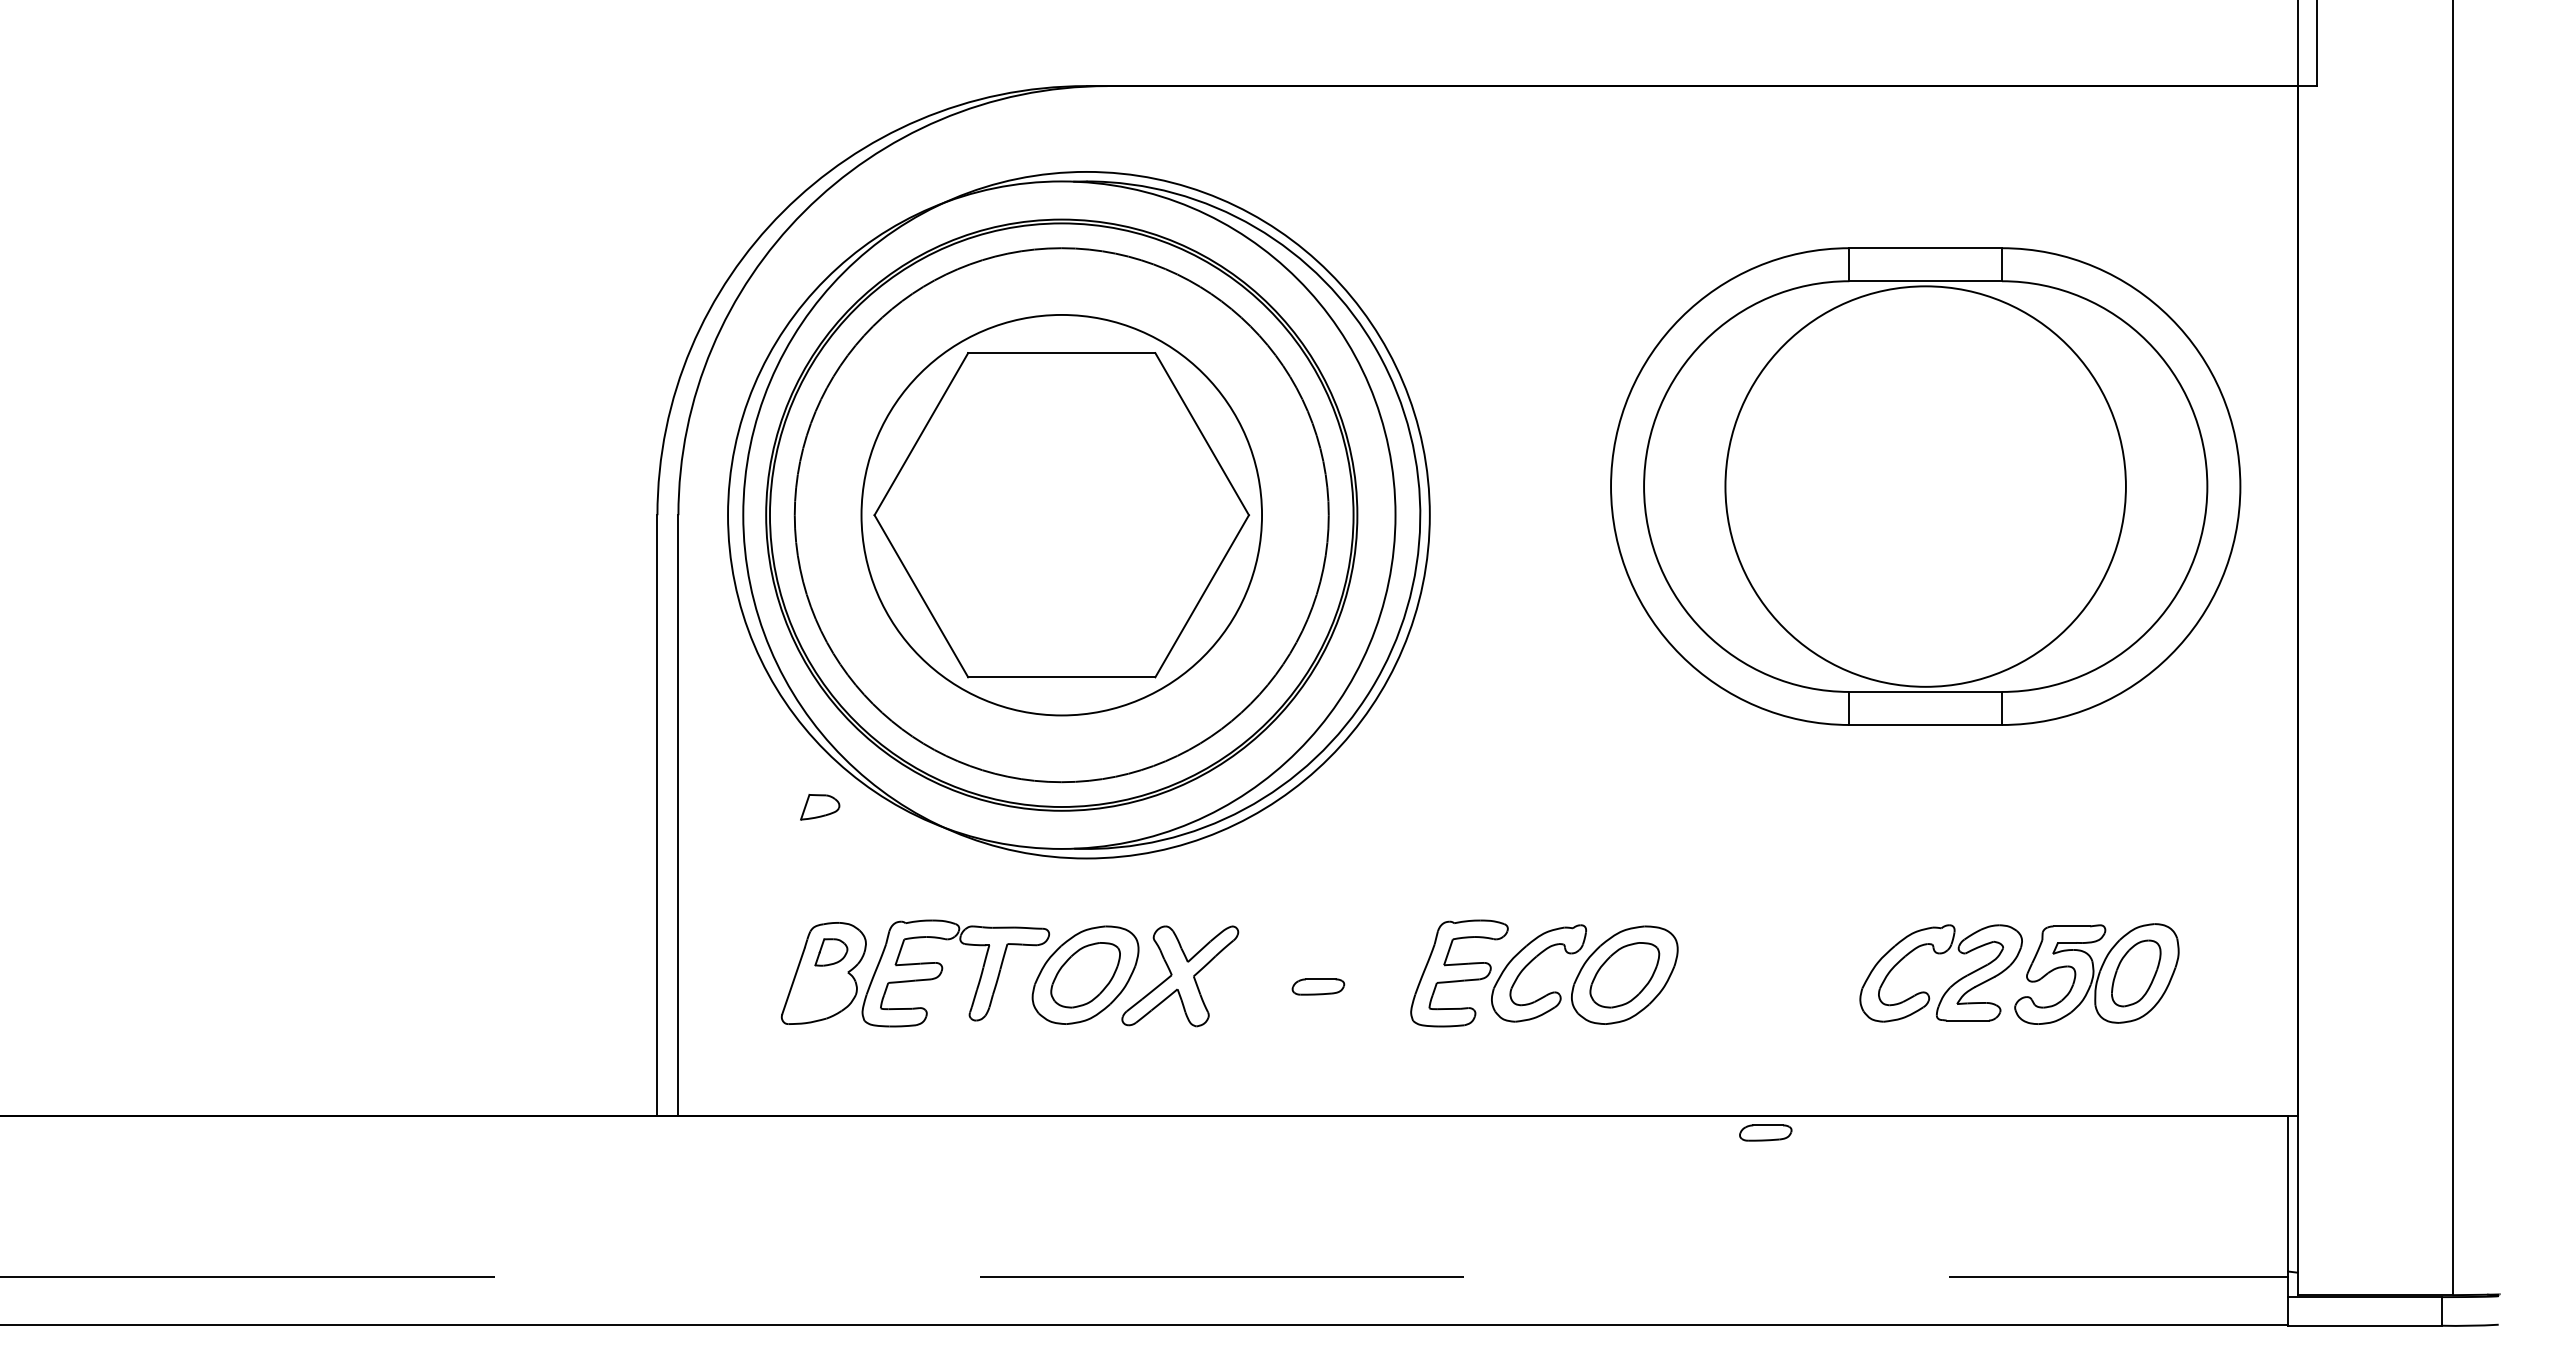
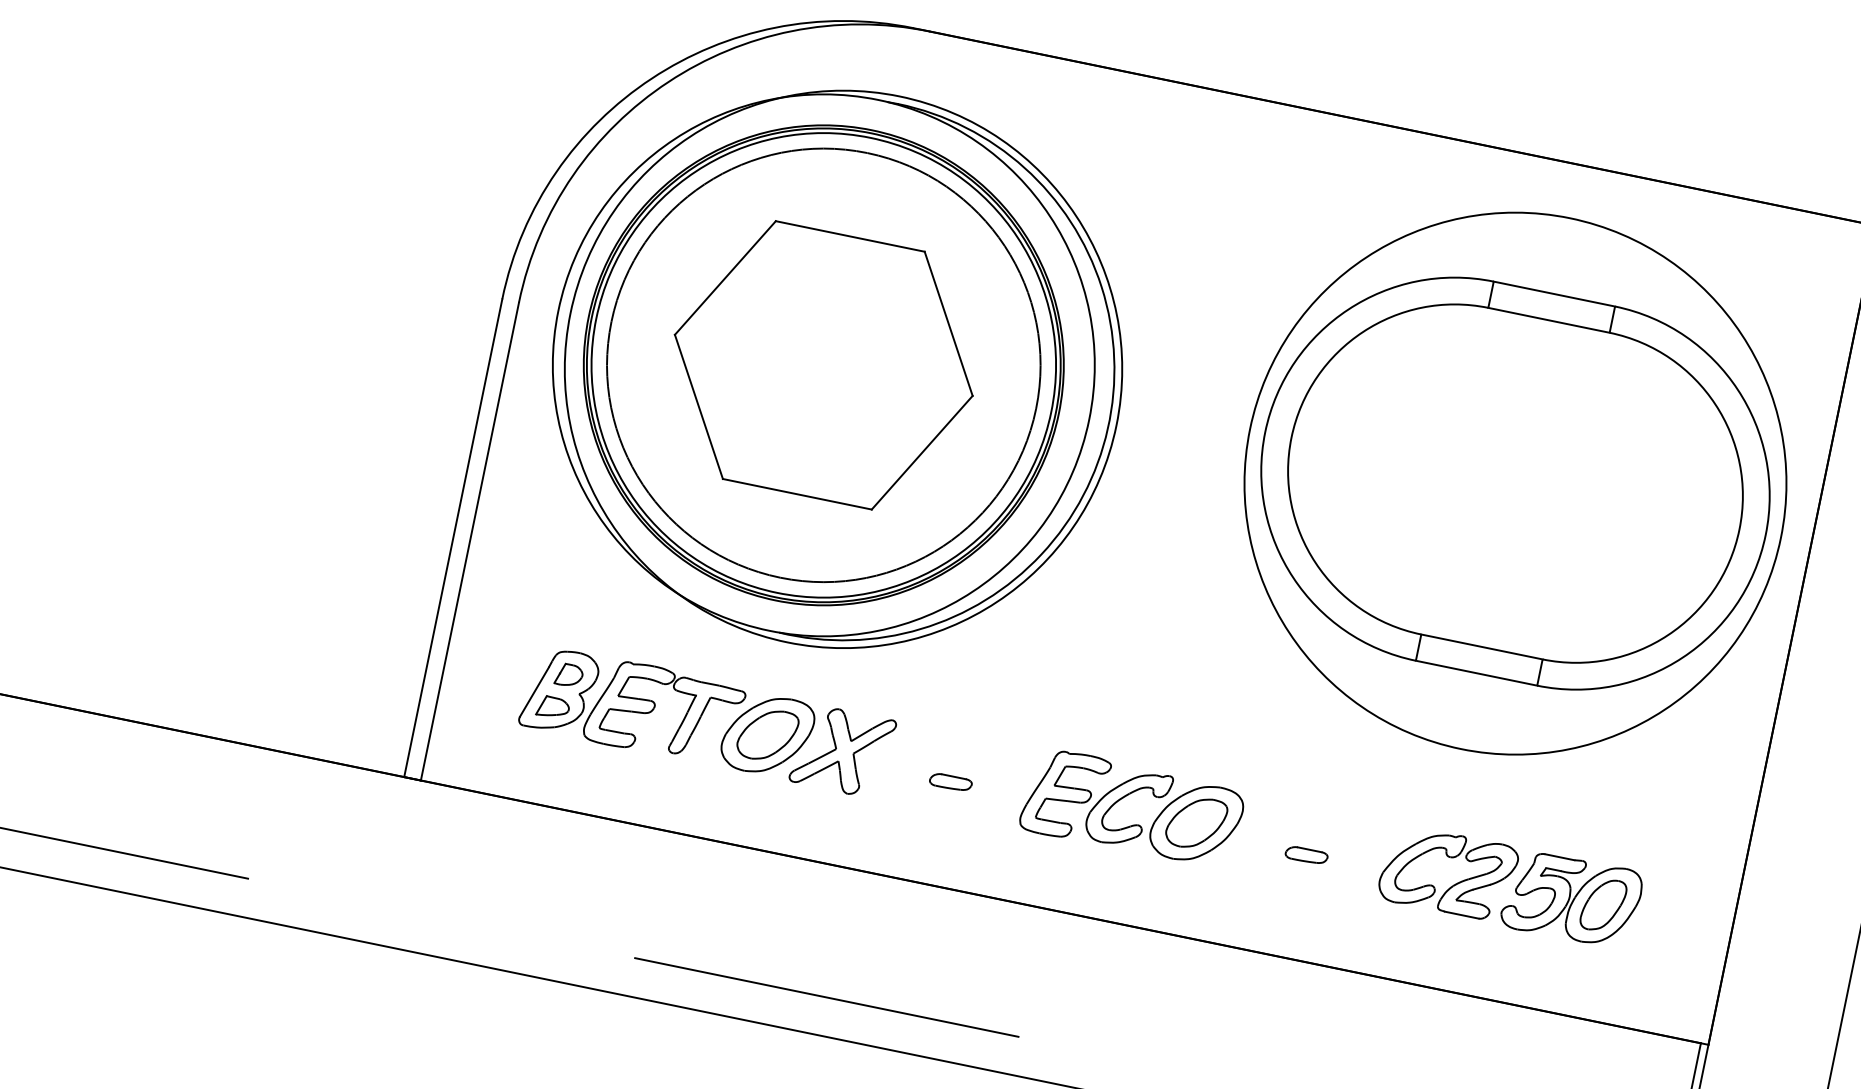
circle: (1925, 486) -> (1515, 483), size x1.67
circle: (1061, 515) -> (823, 365), size x1.43
part: (820, 807) -> (553, 707), moved
part: (1765, 1132) -> (1306, 855), moved

